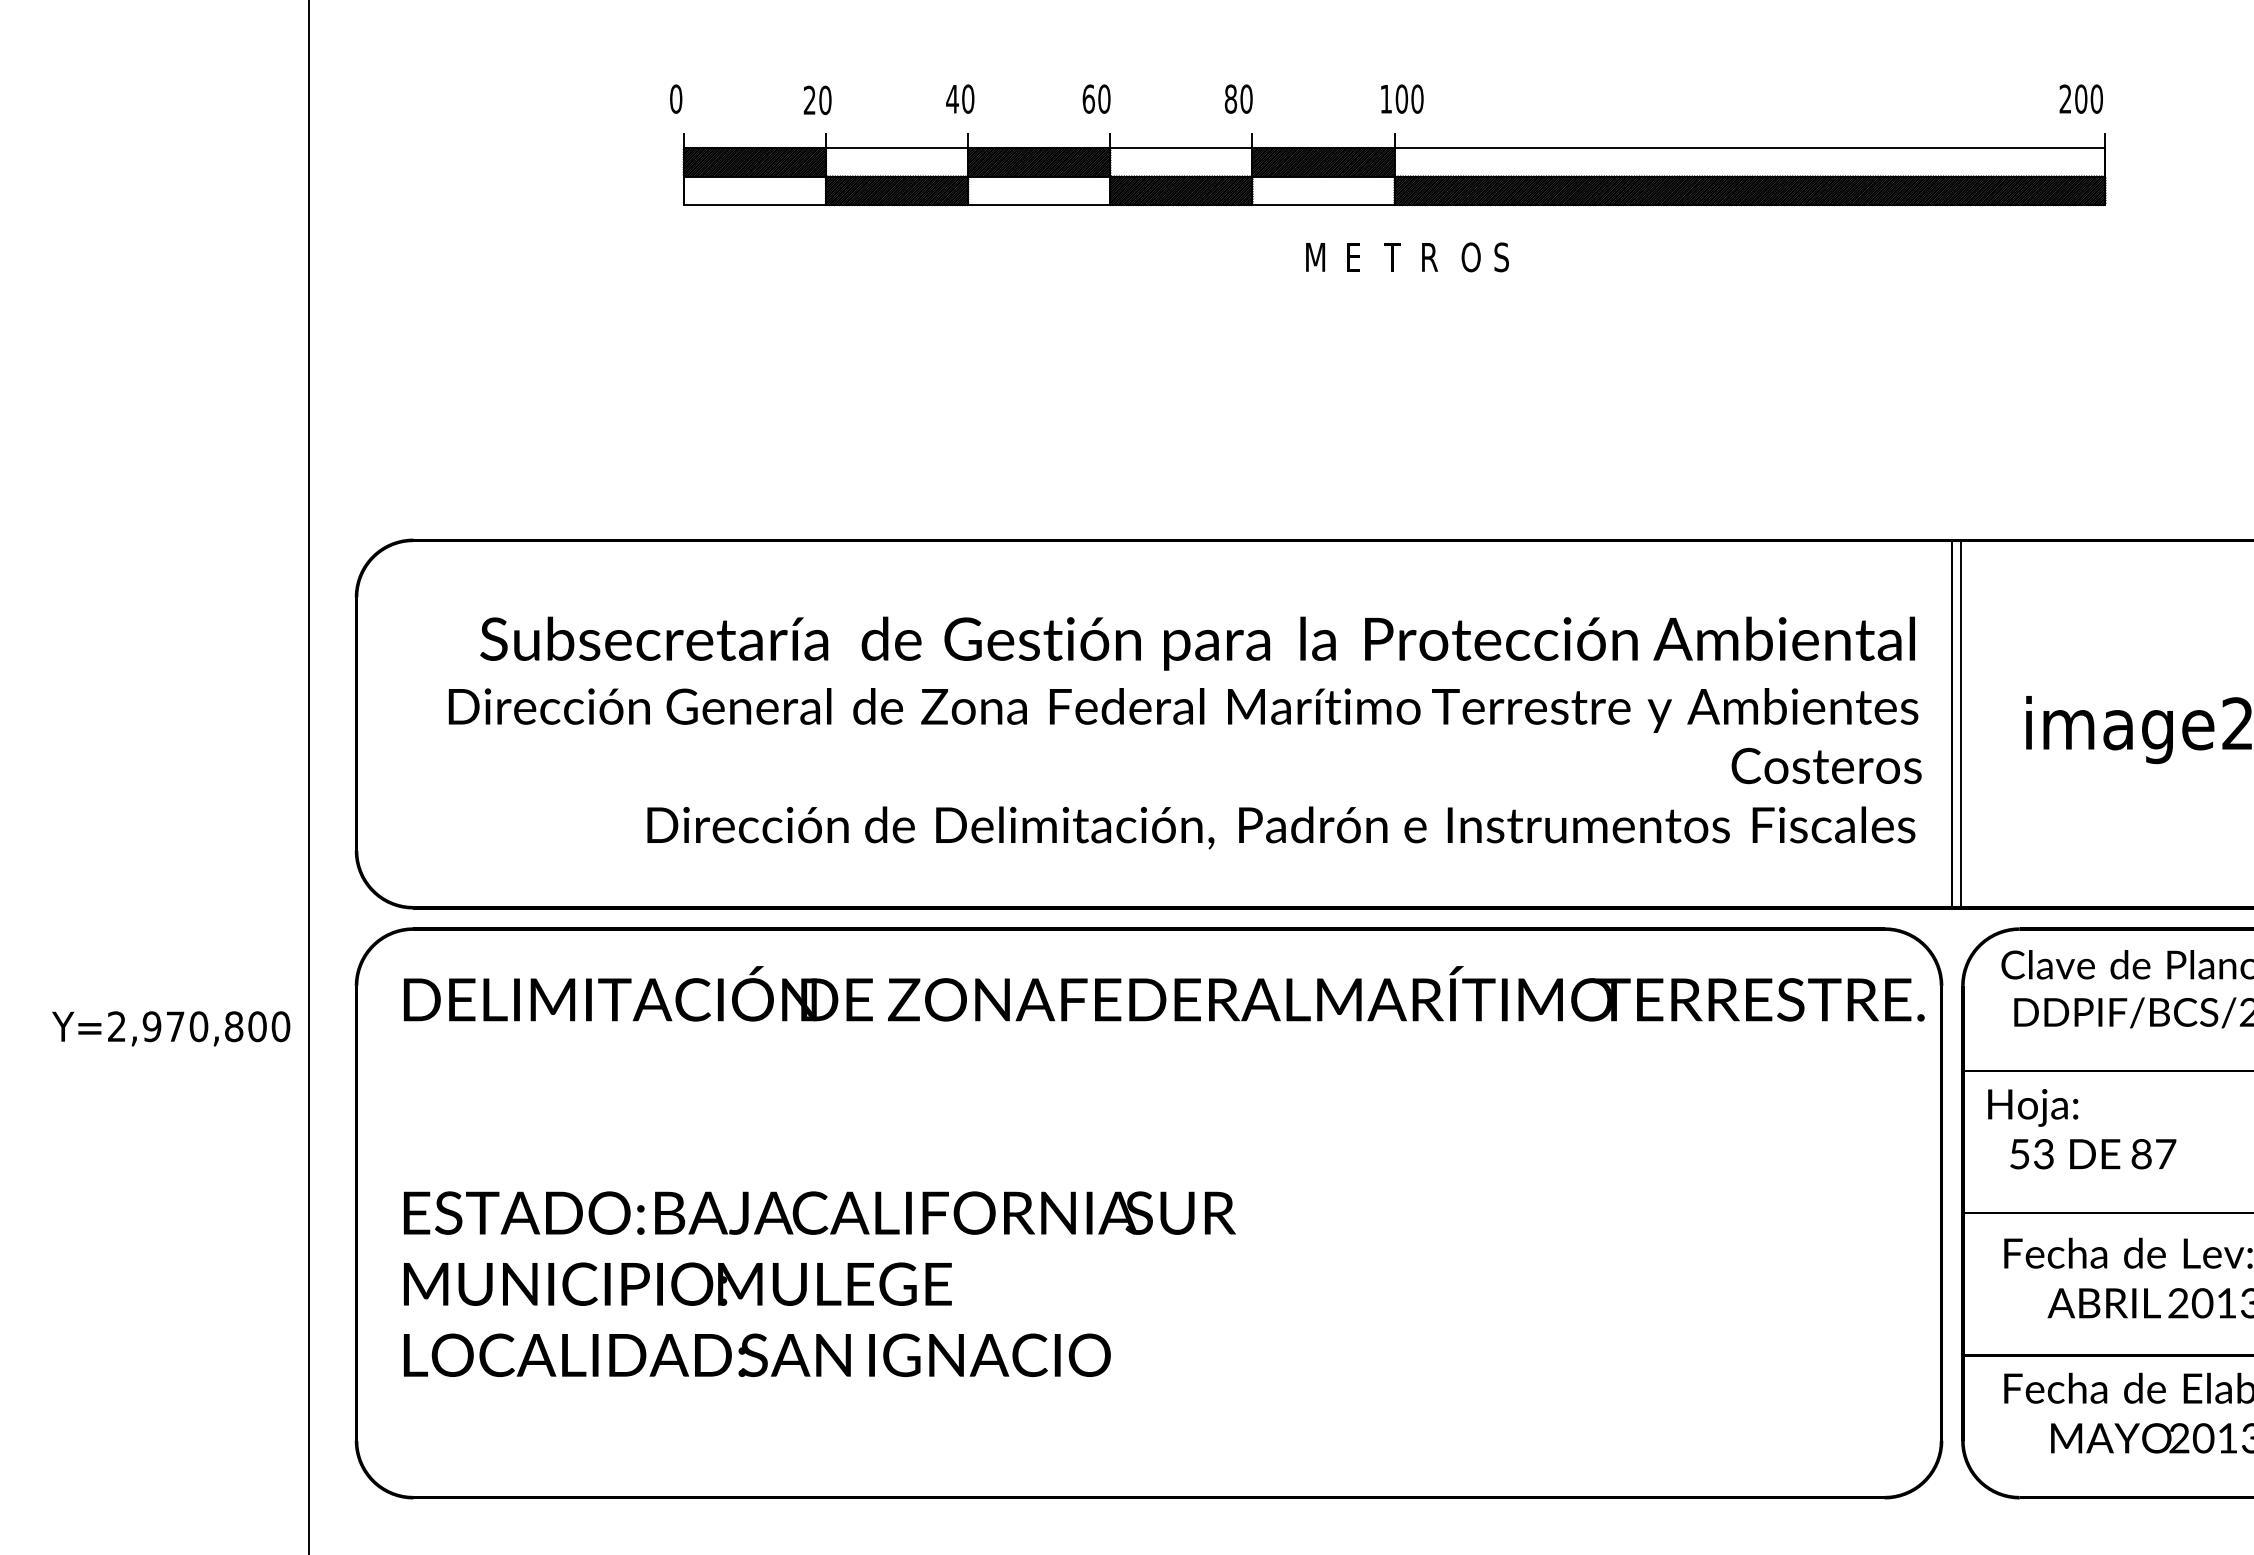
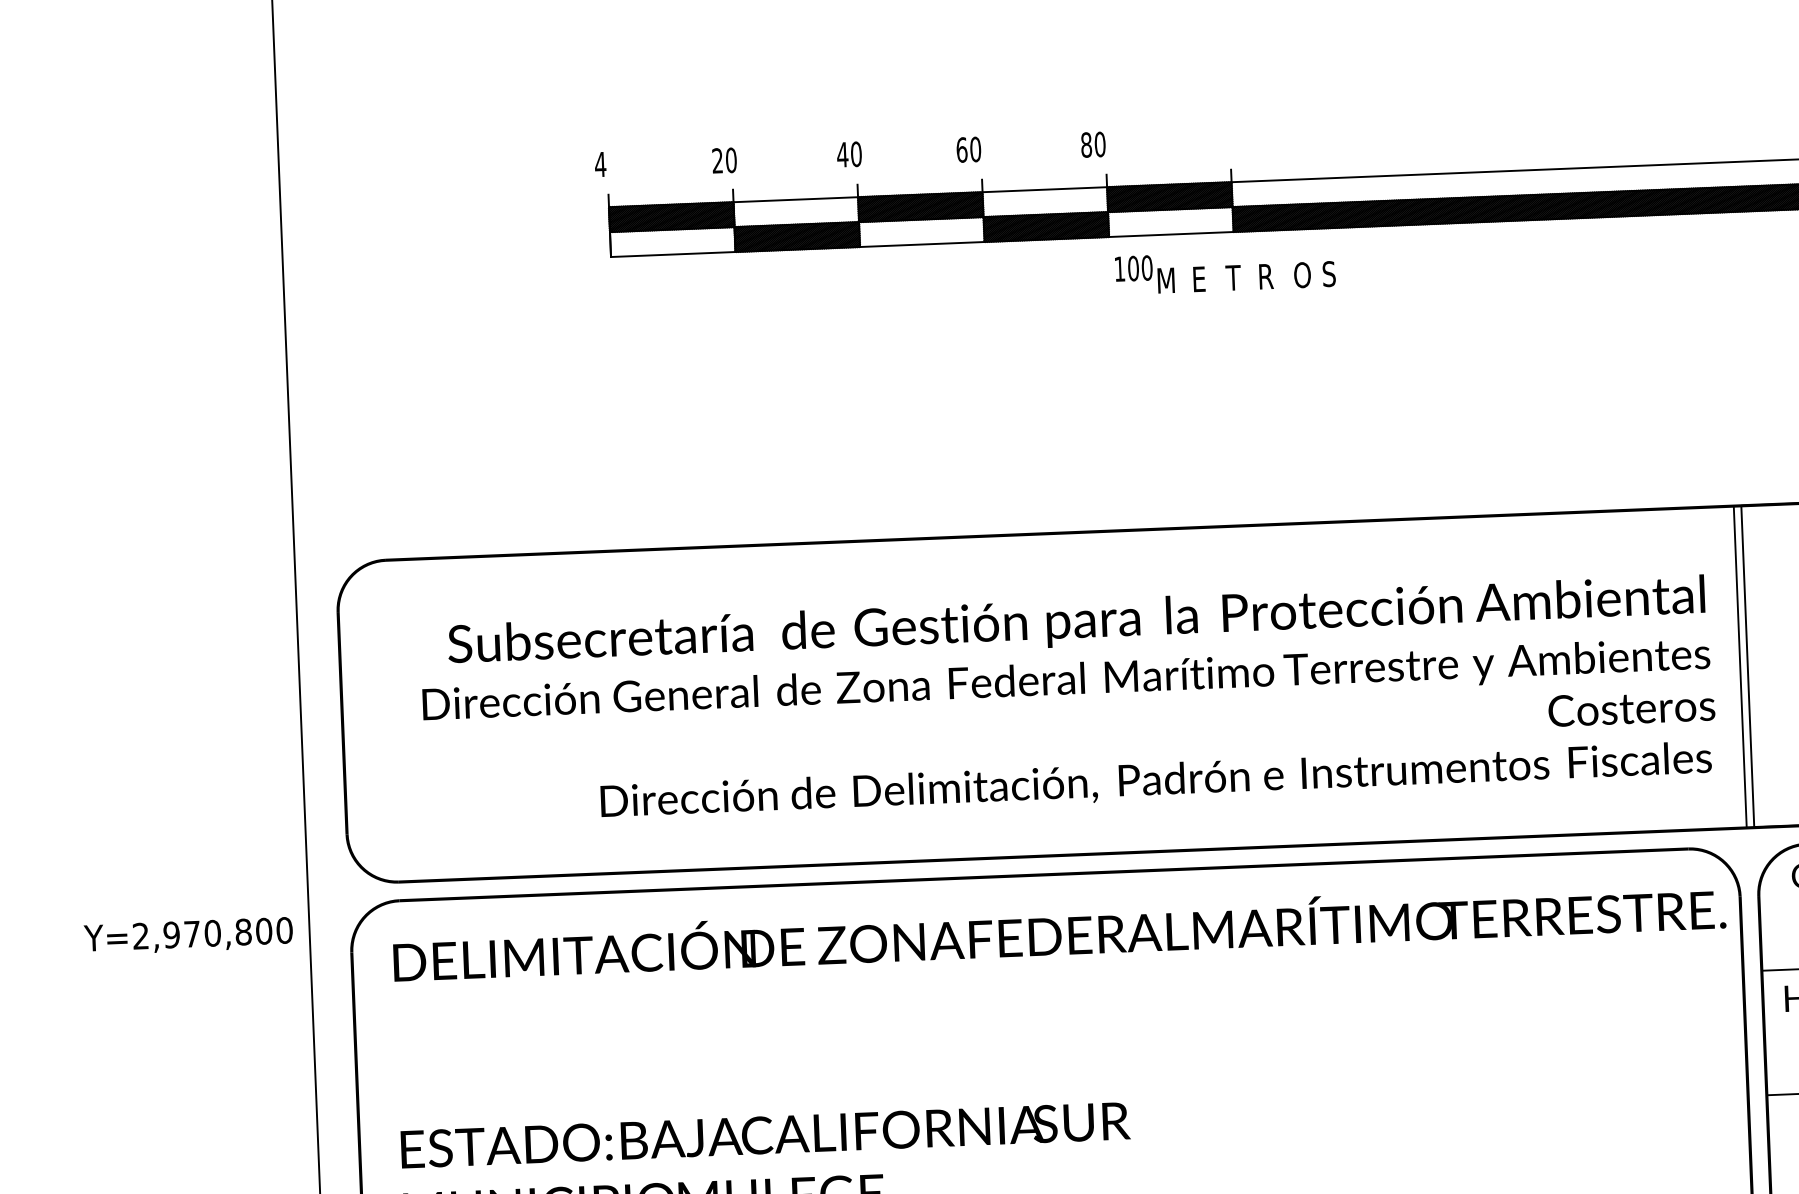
text: (675, 98) -> (599, 164), 0 -> 4
text: (1402, 98) -> (1134, 268), moved
text: (171, 1028) -> (188, 935), moved

